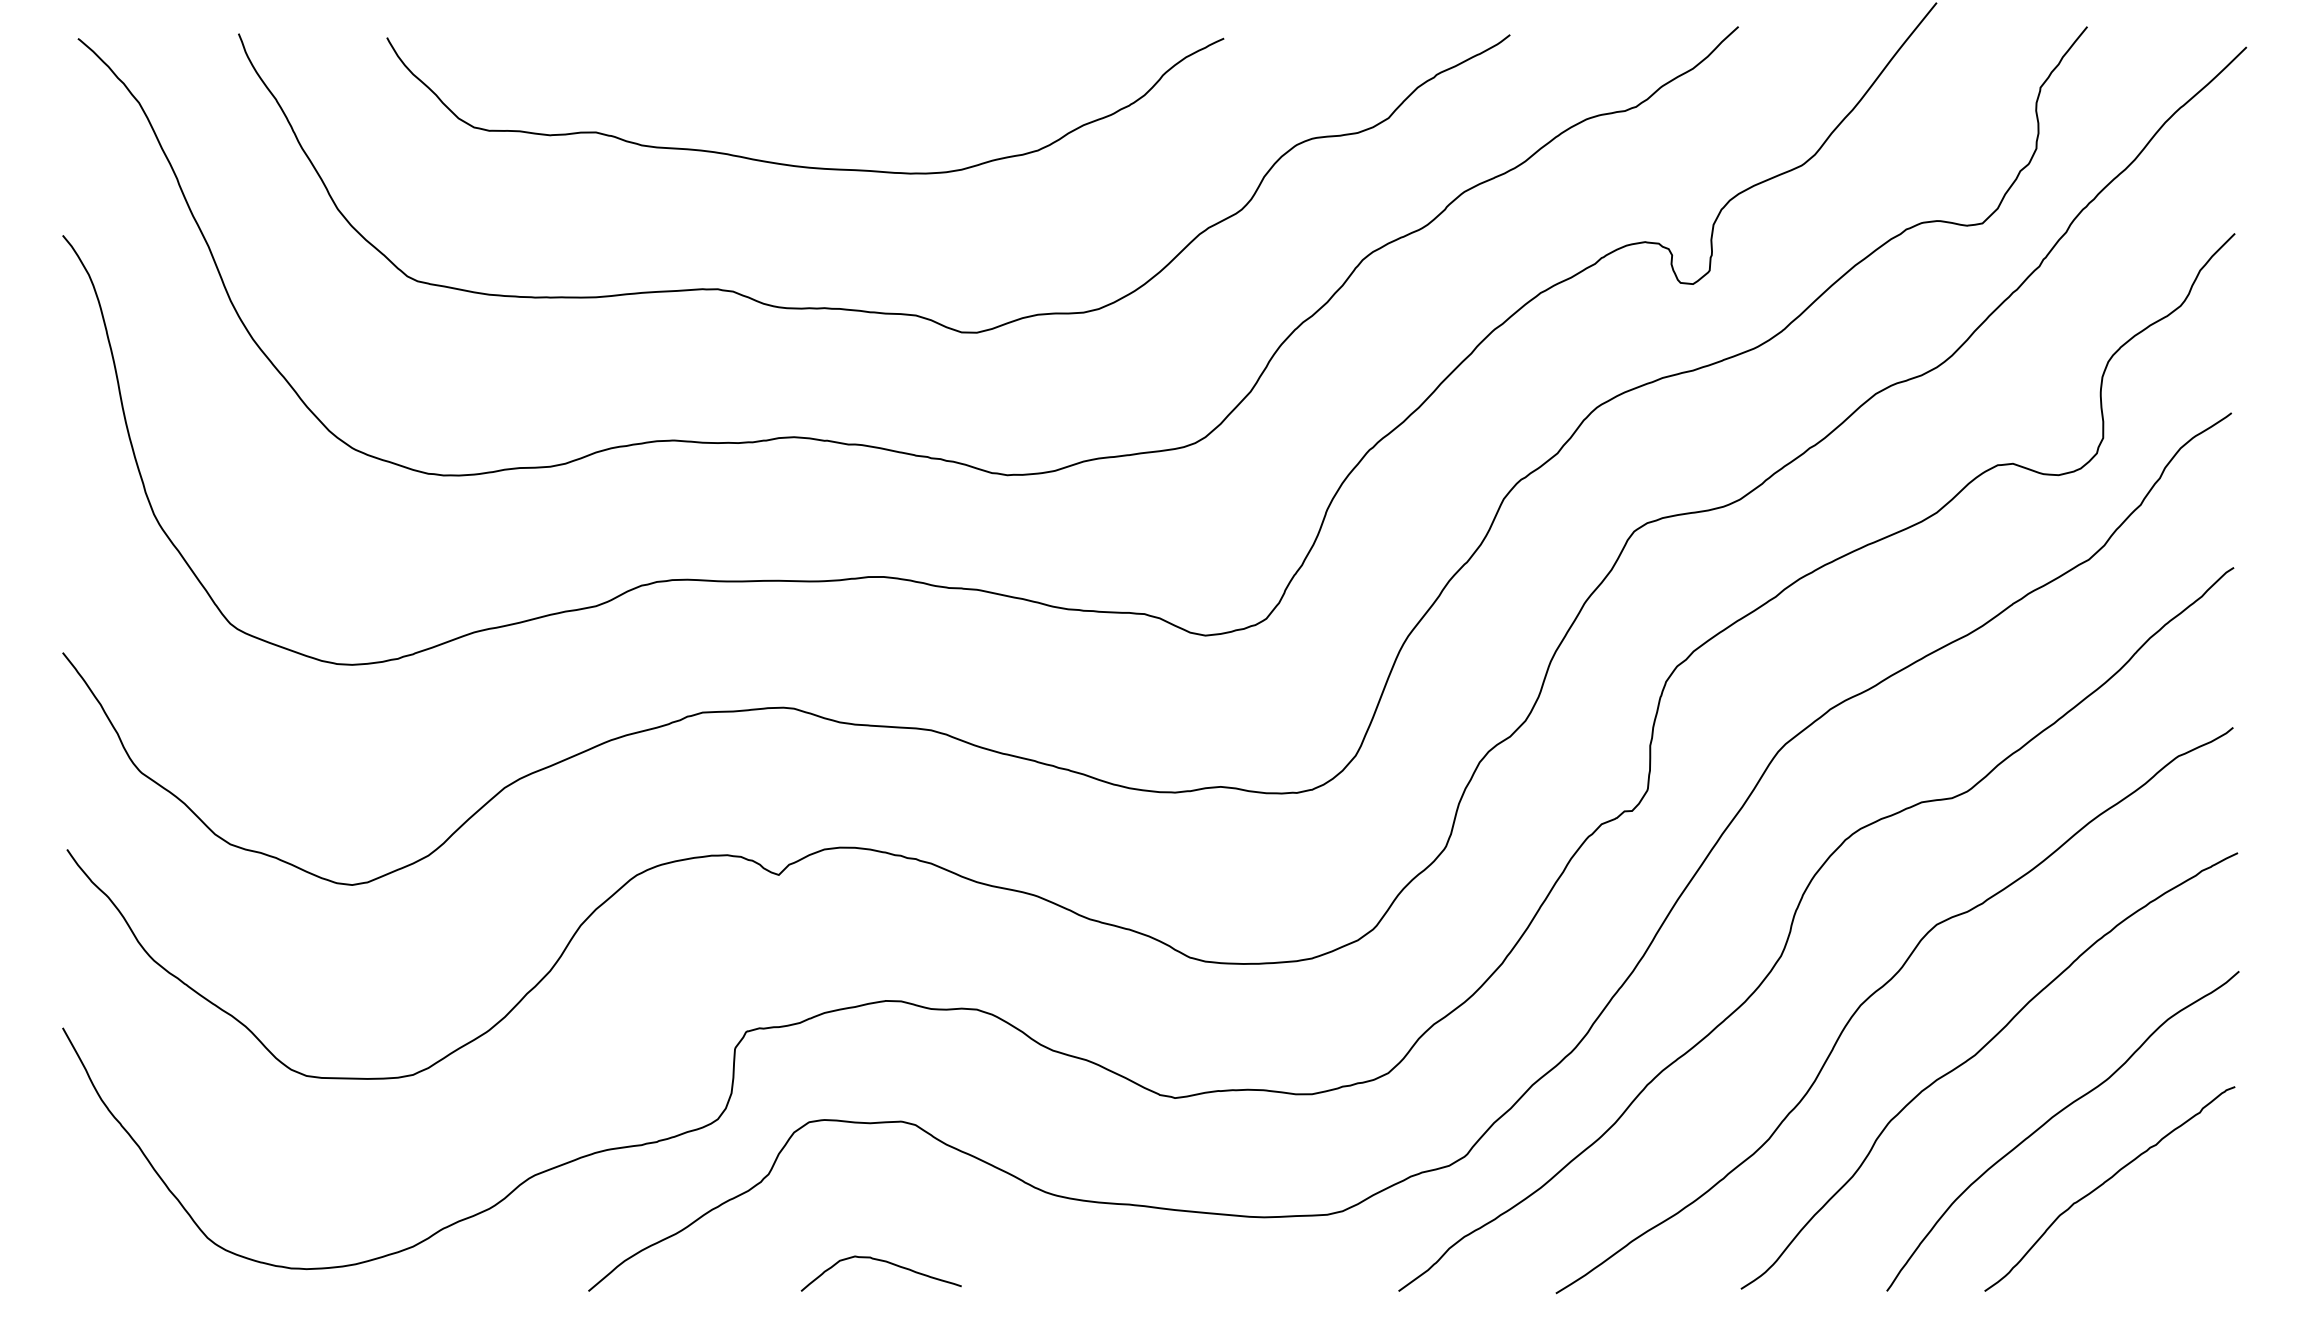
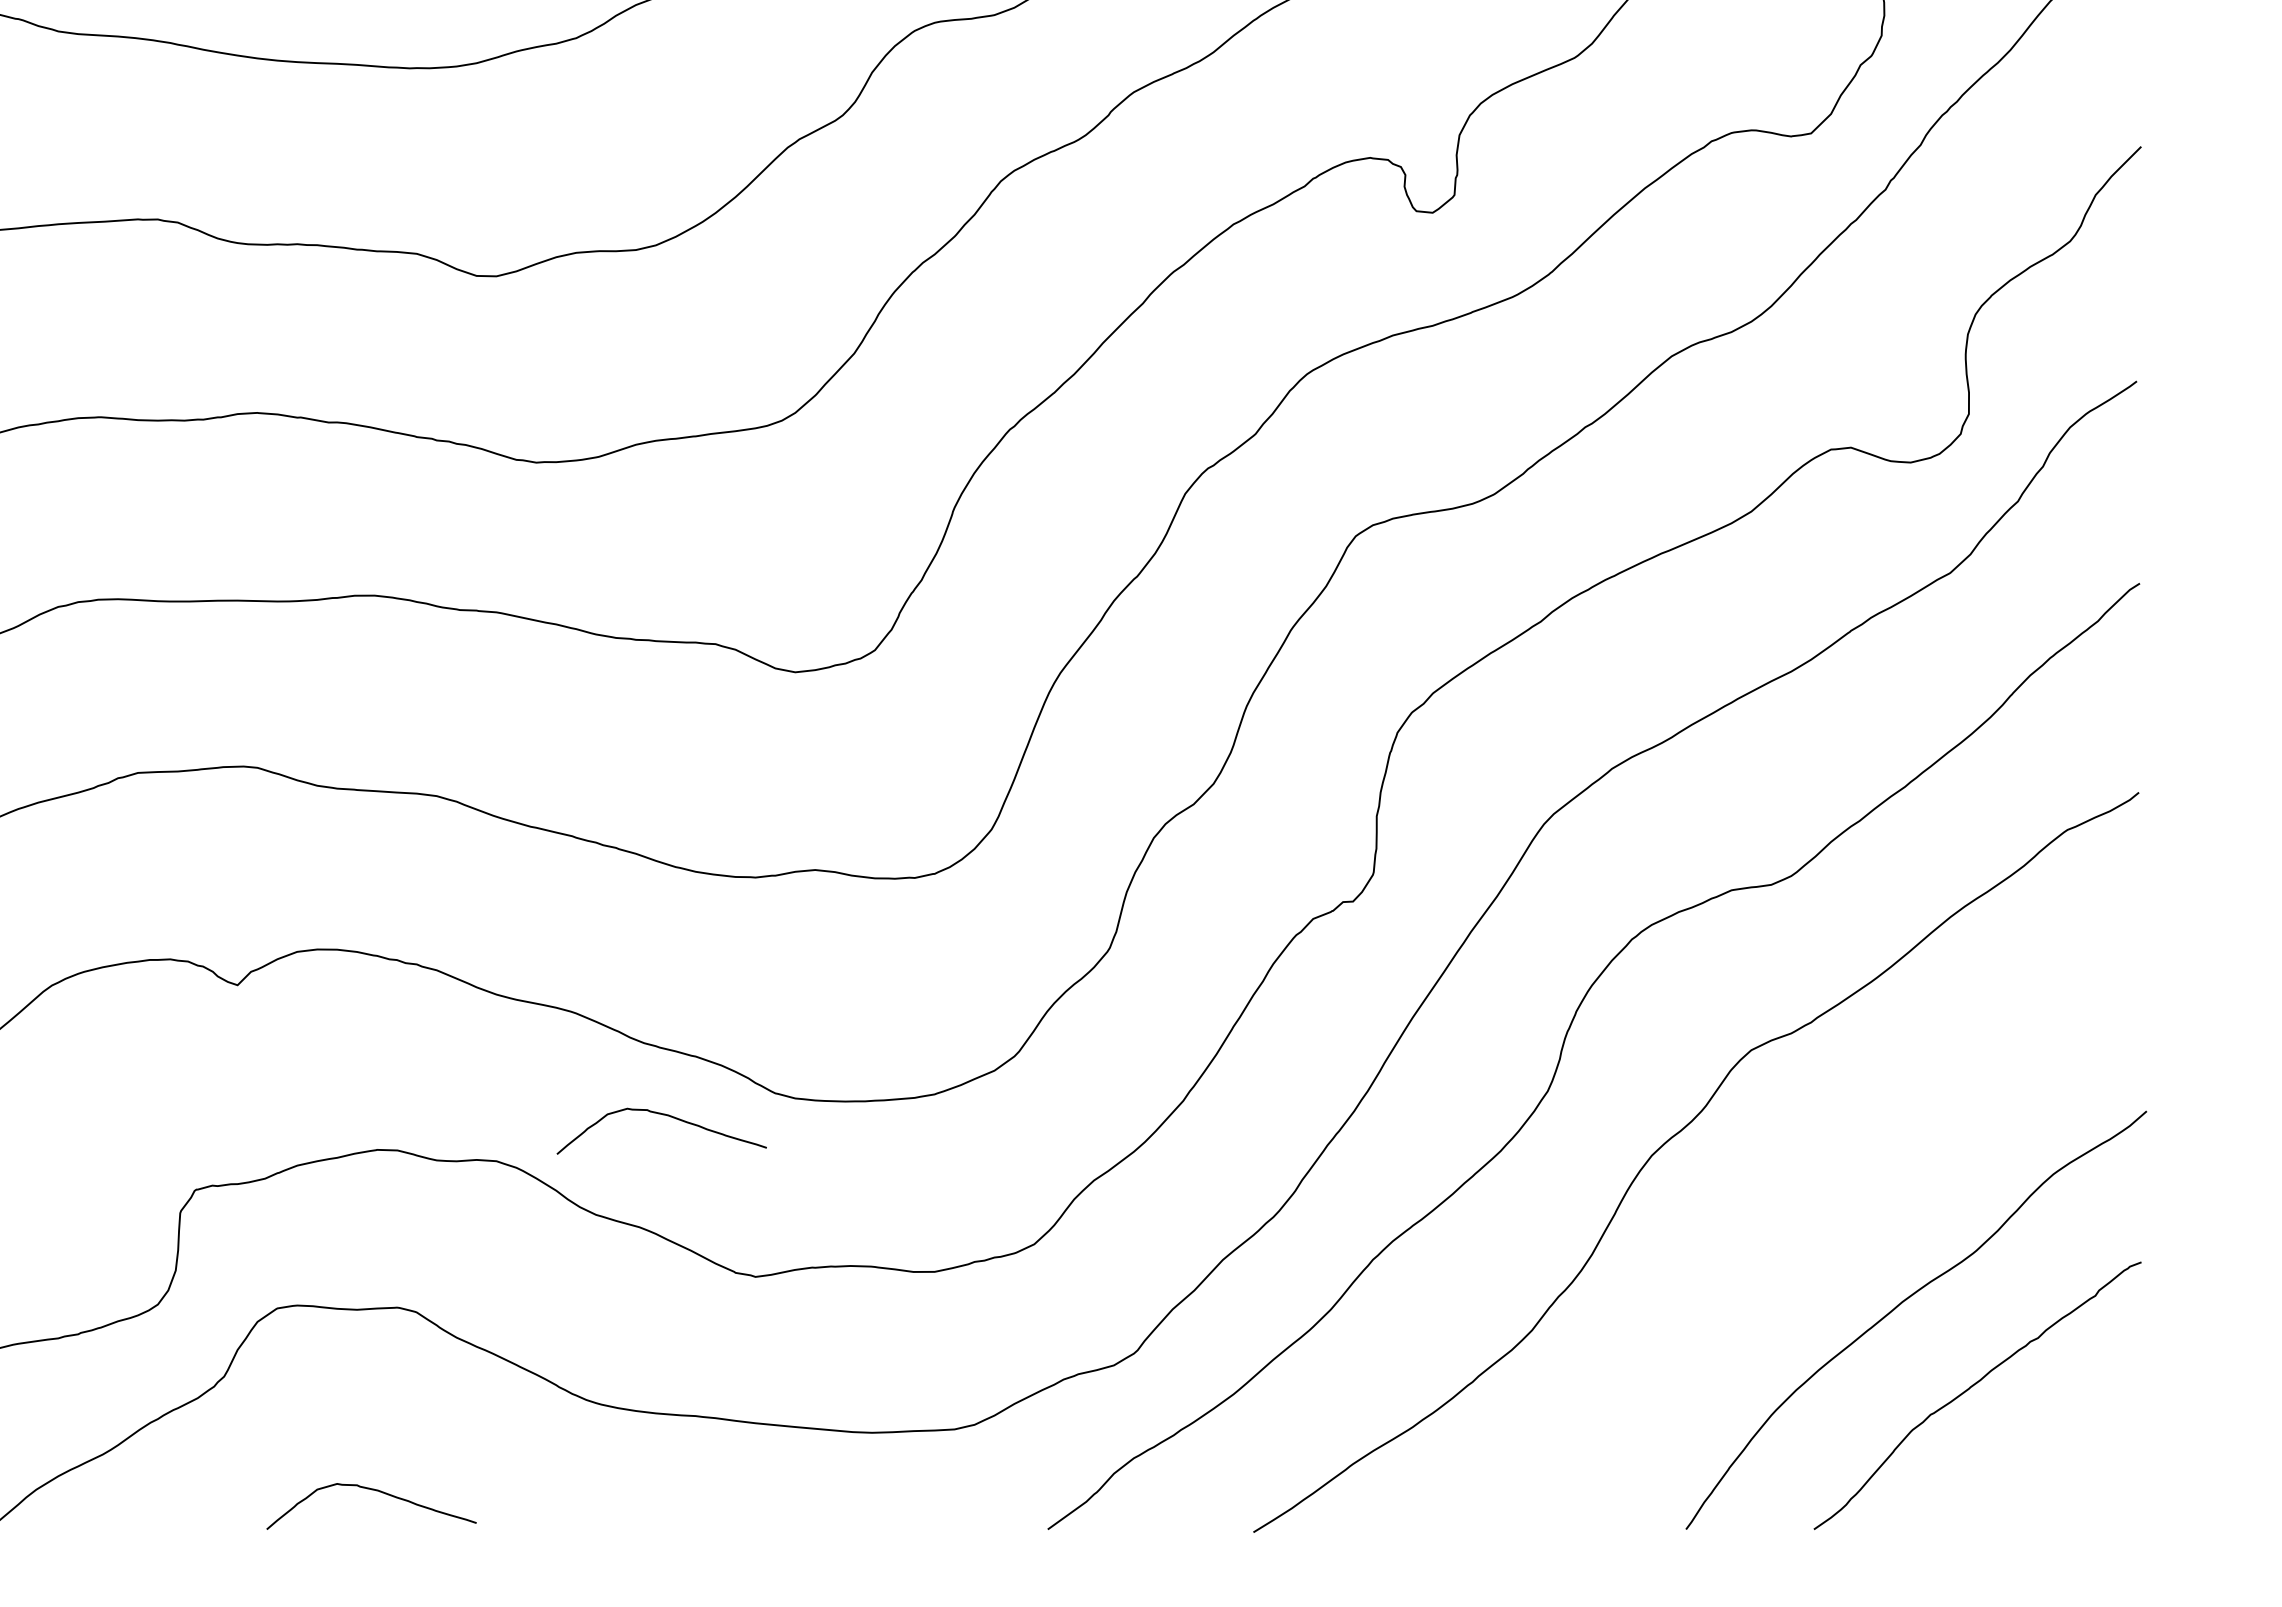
curve: (1106, 975) -> (665, 1116), added
curve: (1975, 1056) -> (1801, 1222), removed

